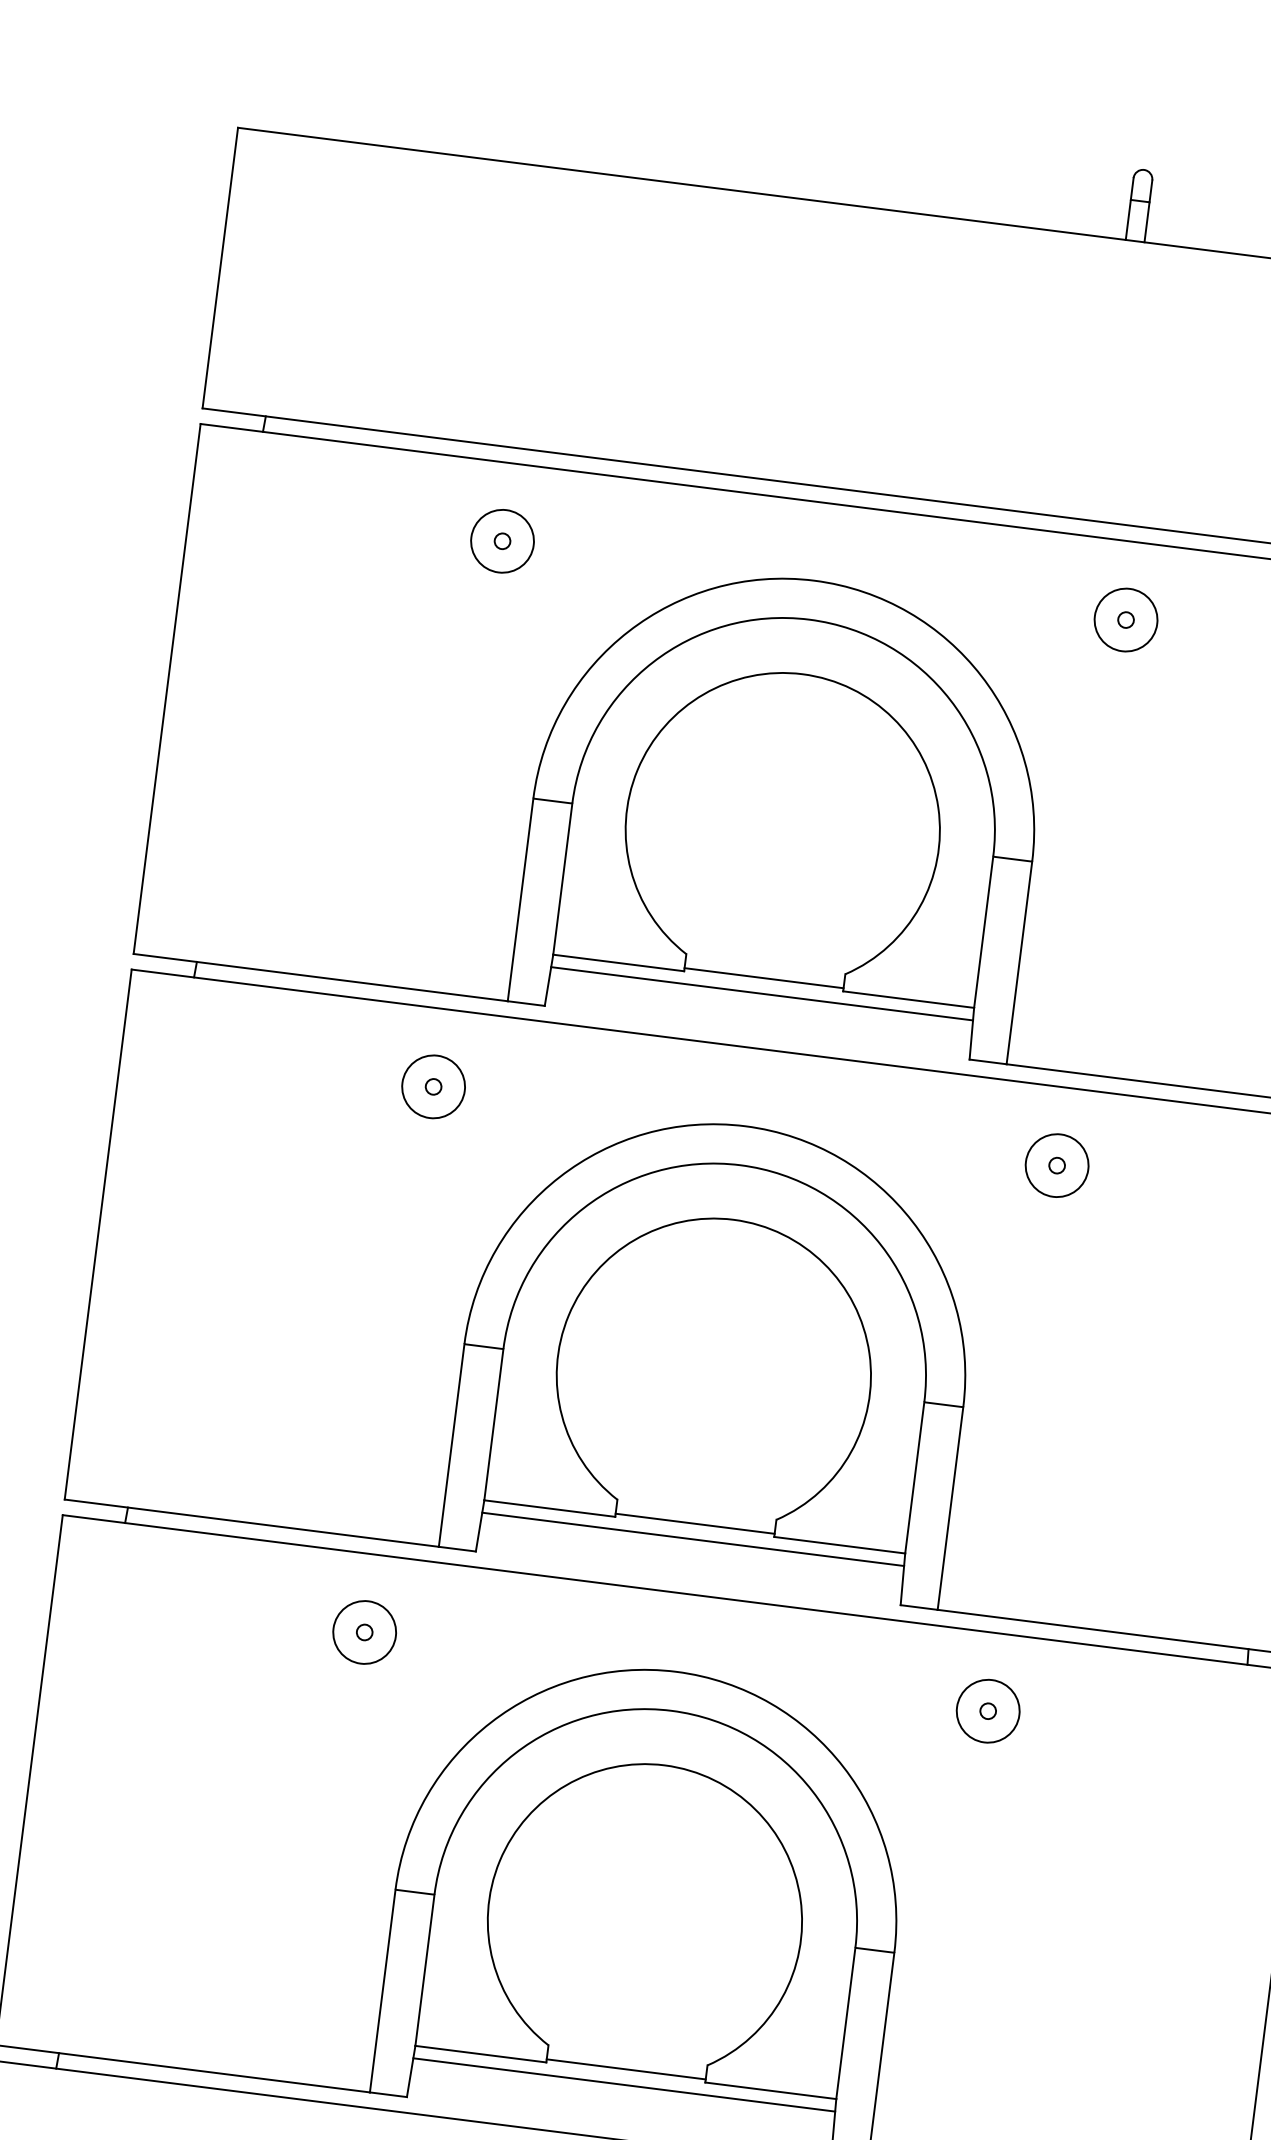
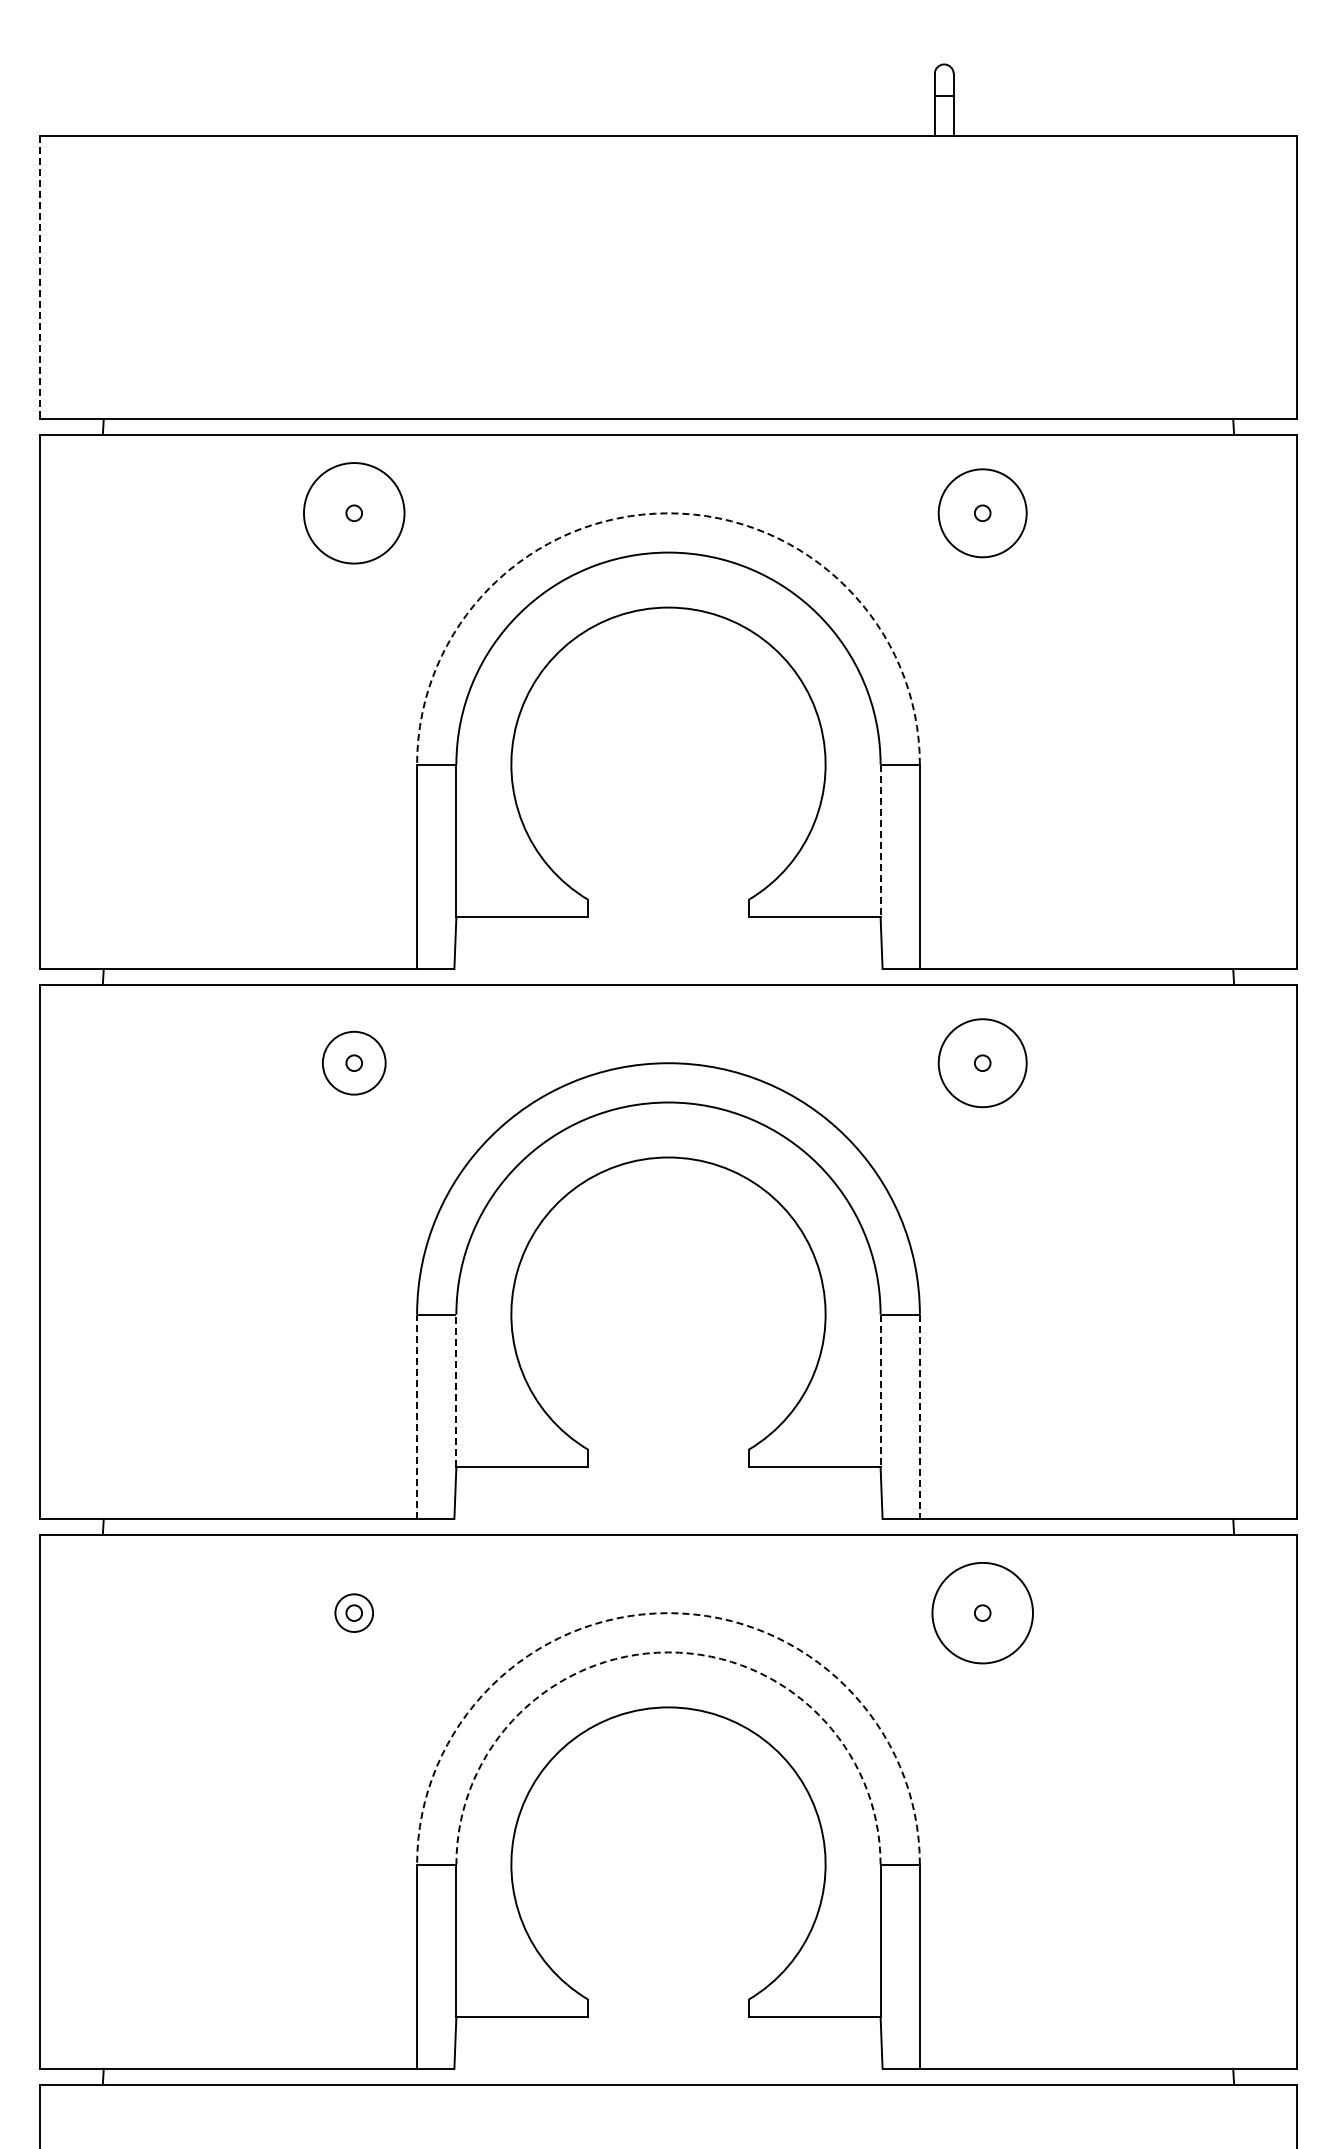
line: (220, 269) -> (40, 278), solid -> dashed
circle: (501, 540) -> (353, 512), size x1.6
arc: (814, 580) -> (668, 513), solid -> dashed
circle: (1125, 619) -> (982, 512), size x1.4
line: (983, 932) -> (880, 841), solid -> dashed
line: (764, 977) -> (668, 913), removed
line: (762, 993) -> (668, 929), removed
circle: (1057, 1164) -> (982, 1062), size x1.4
line: (494, 1424) -> (456, 1390), solid -> dashed
line: (452, 1445) -> (417, 1416), solid -> dashed
line: (914, 1478) -> (880, 1391), solid -> dashed
line: (950, 1509) -> (919, 1417), solid -> dashed
line: (695, 1523) -> (668, 1463), removed
line: (693, 1539) -> (668, 1479), removed
circle: (364, 1631) -> (353, 1612), size x0.6
arc: (676, 1672) -> (668, 1613), solid -> dashed
arc: (671, 1710) -> (668, 1652), solid -> dashed
circle: (988, 1710) -> (982, 1612), size x1.6
line: (626, 2069) -> (668, 2013), removed
line: (624, 2084) -> (668, 2029), removed

